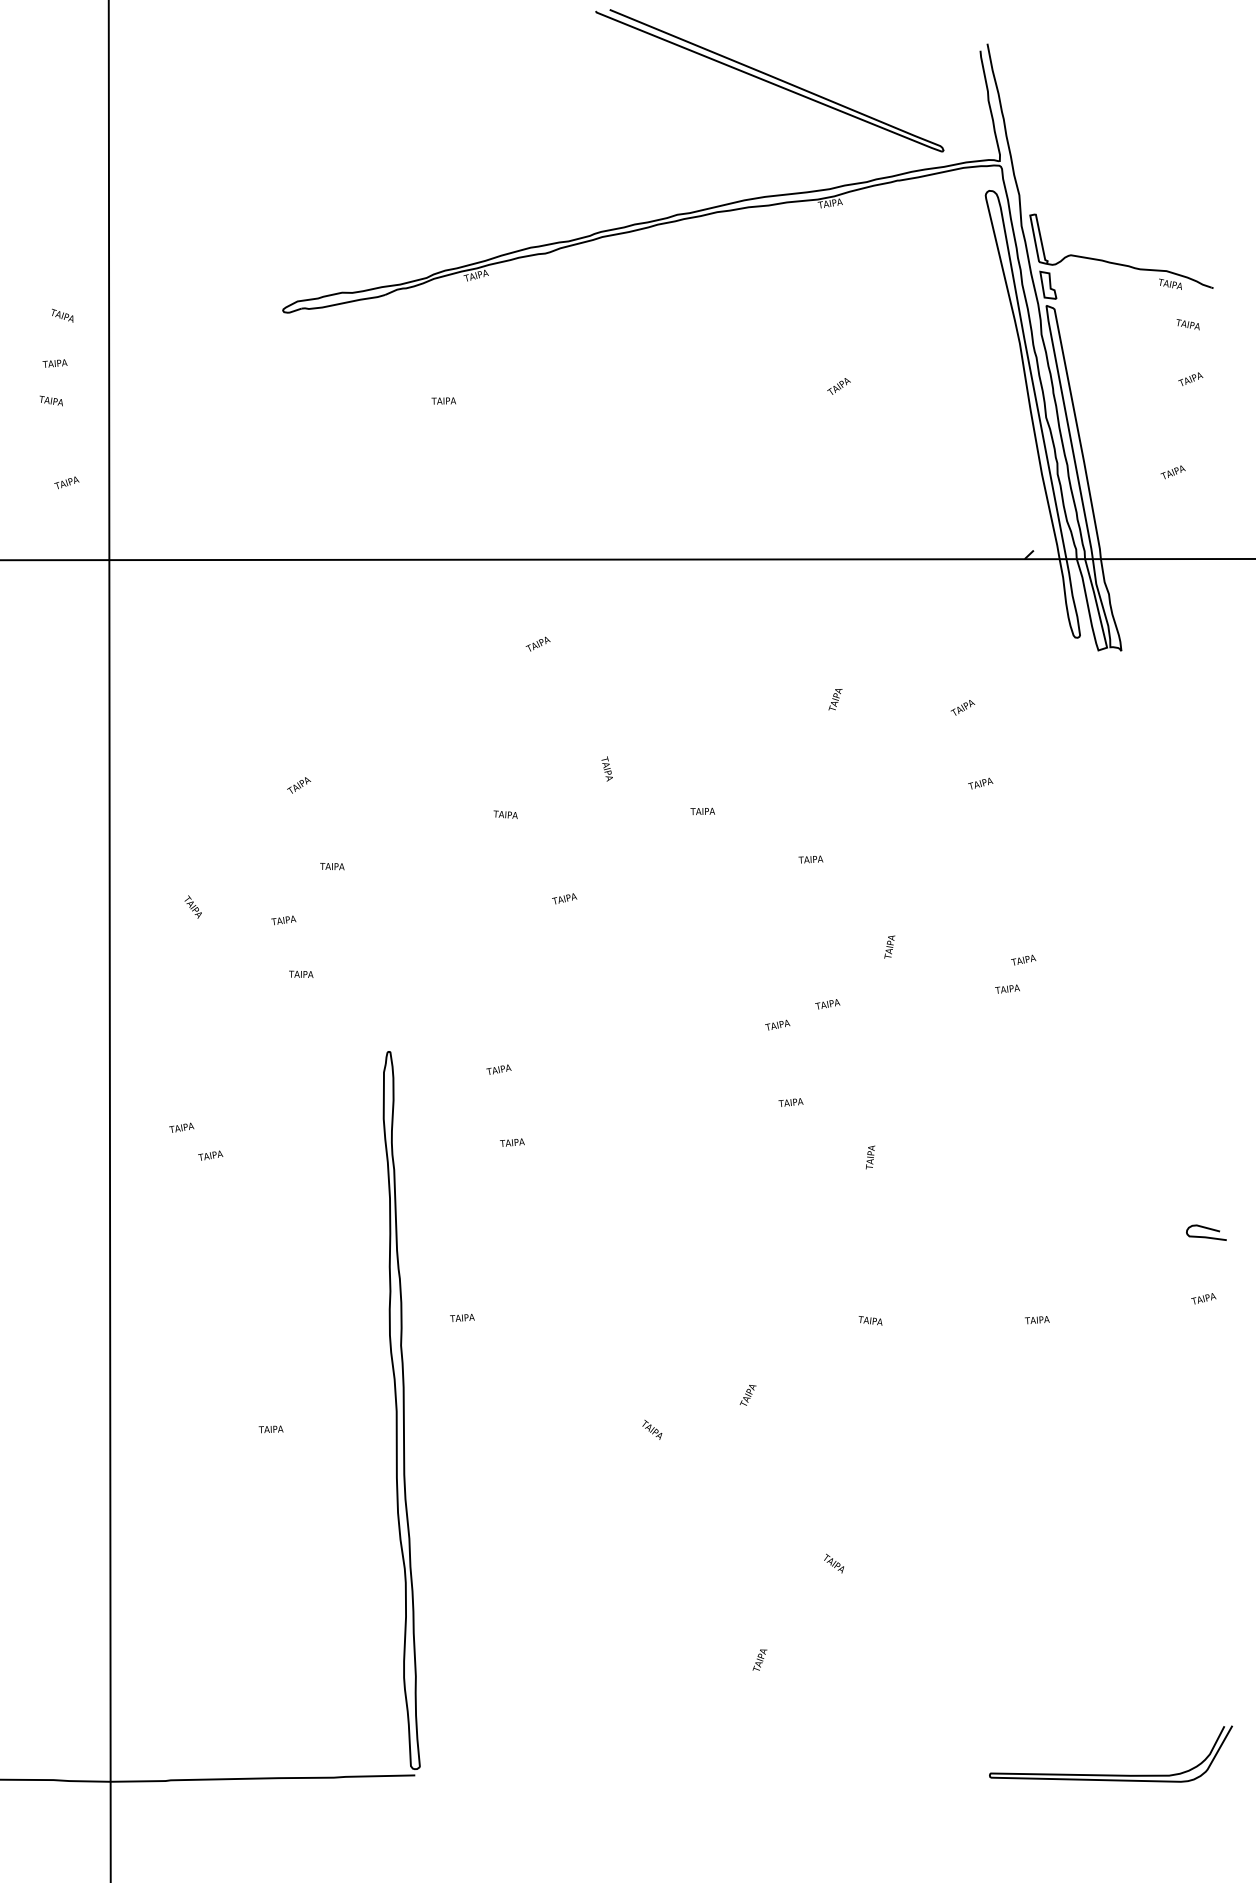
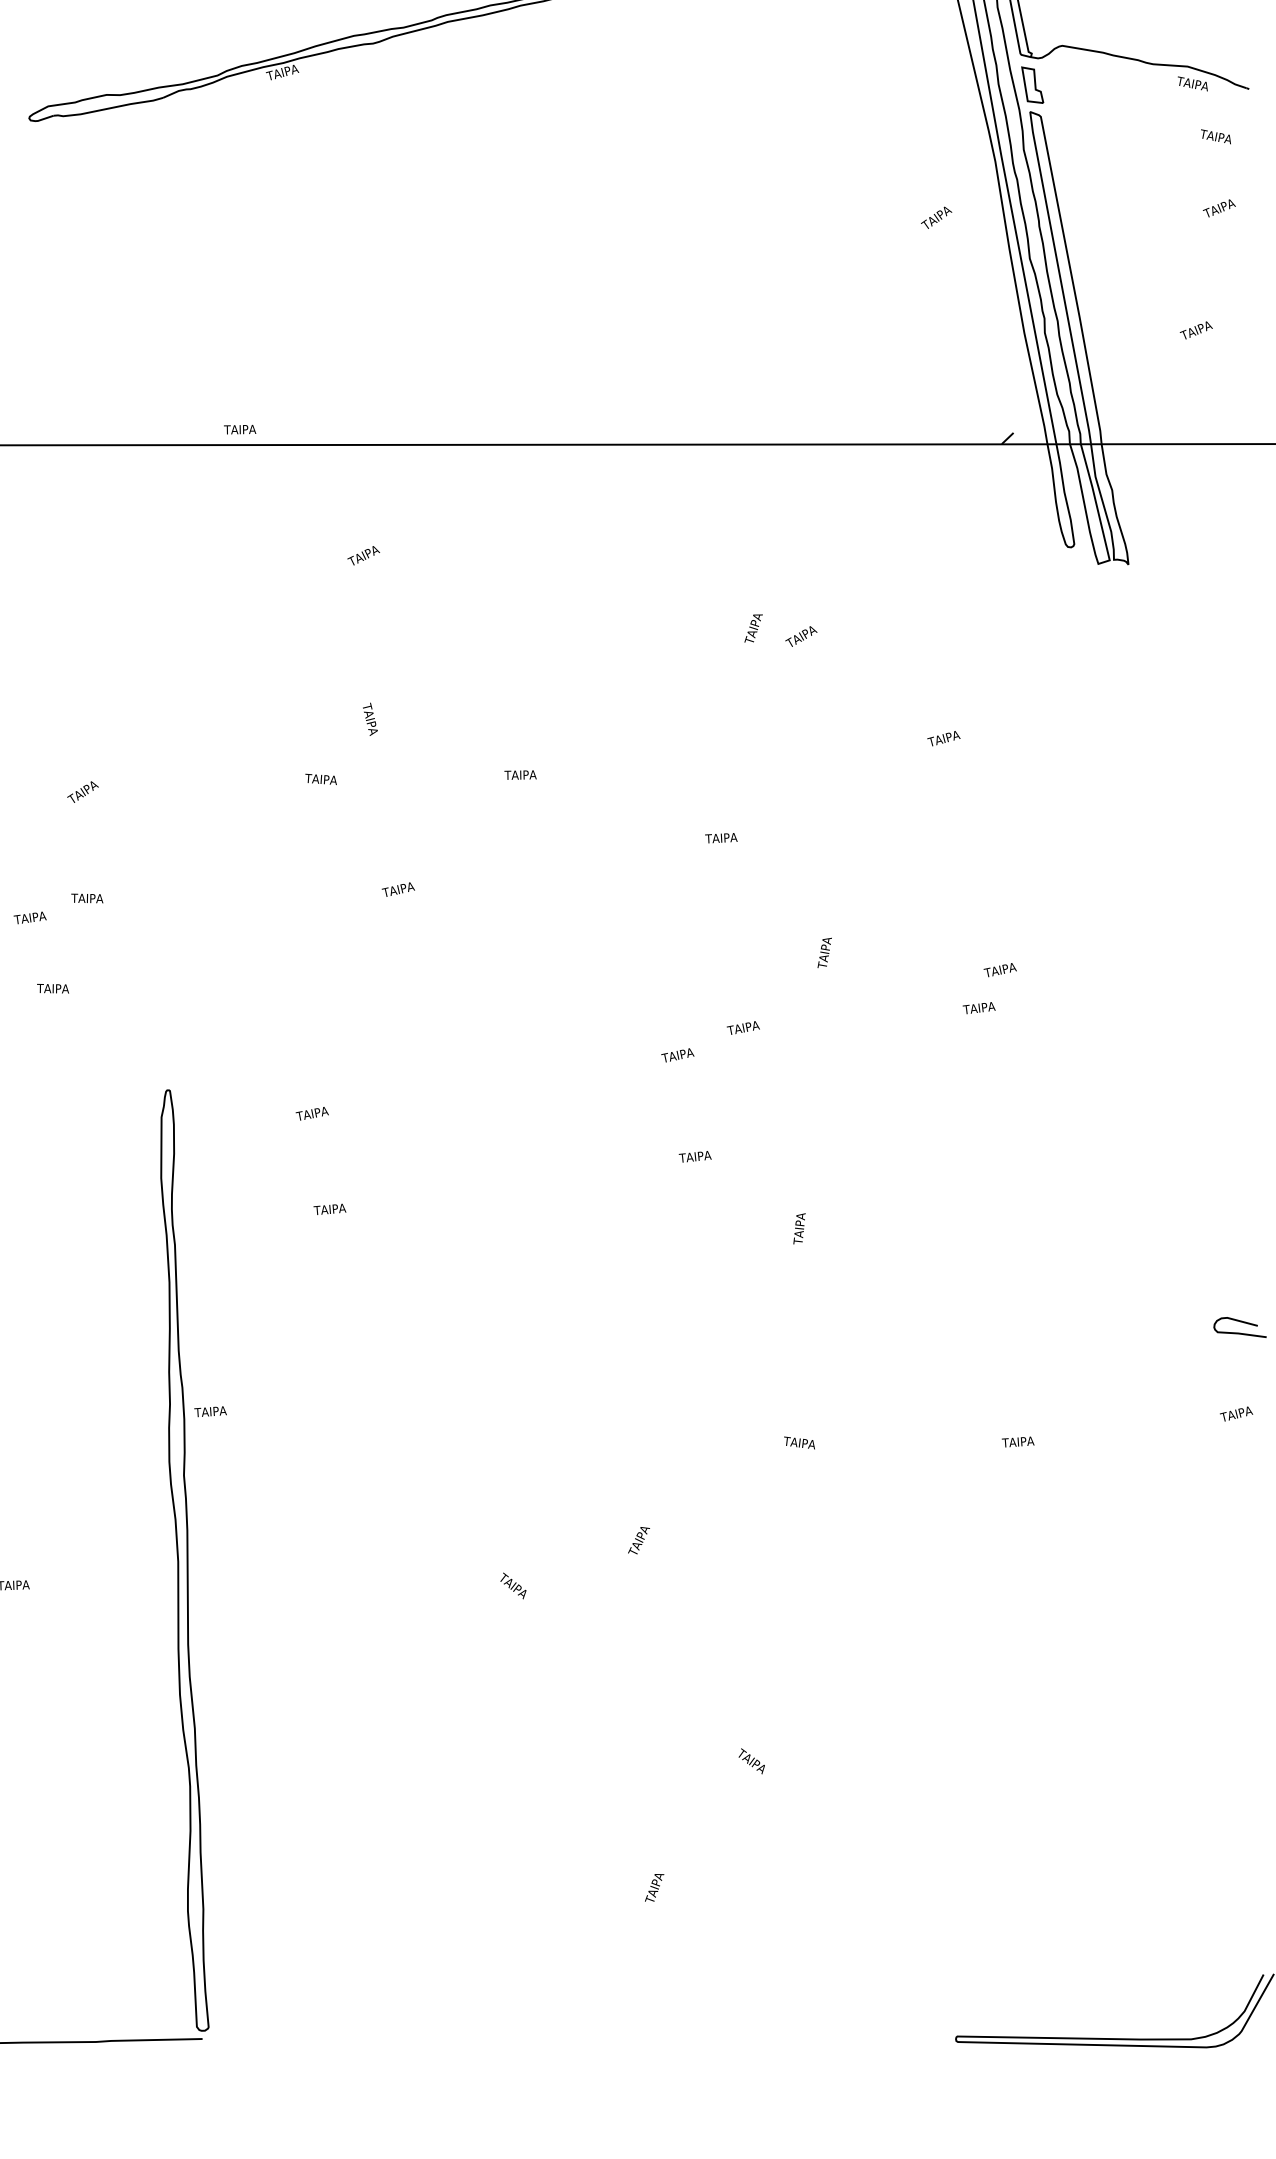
text: (838, 386) -> (935, 217), moved
text: (443, 400) -> (239, 428), moved
text: (962, 707) -> (800, 636), moved
text: (606, 768) -> (369, 718), moved
text: (298, 785) -> (82, 792), moved
text: (702, 810) -> (520, 773), moved
text: (332, 866) -> (87, 898), moved
text: (462, 1317) -> (210, 1411), moved

